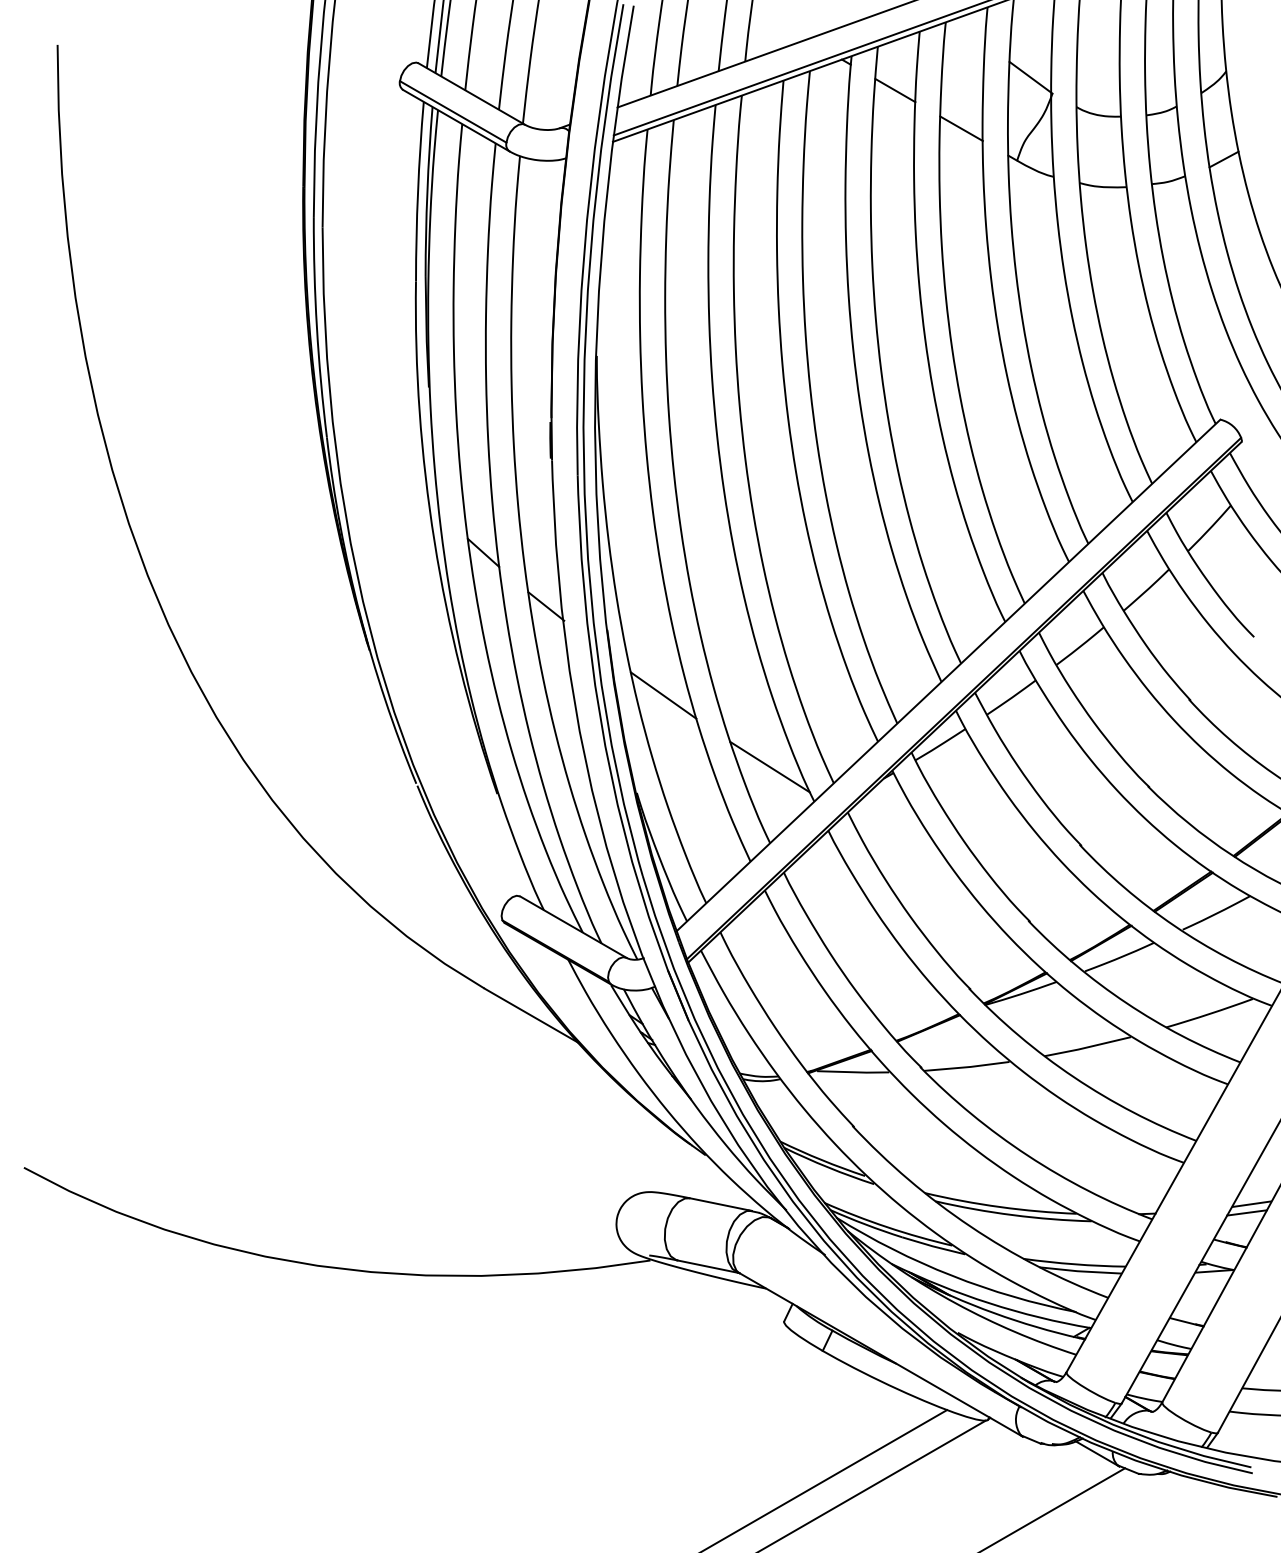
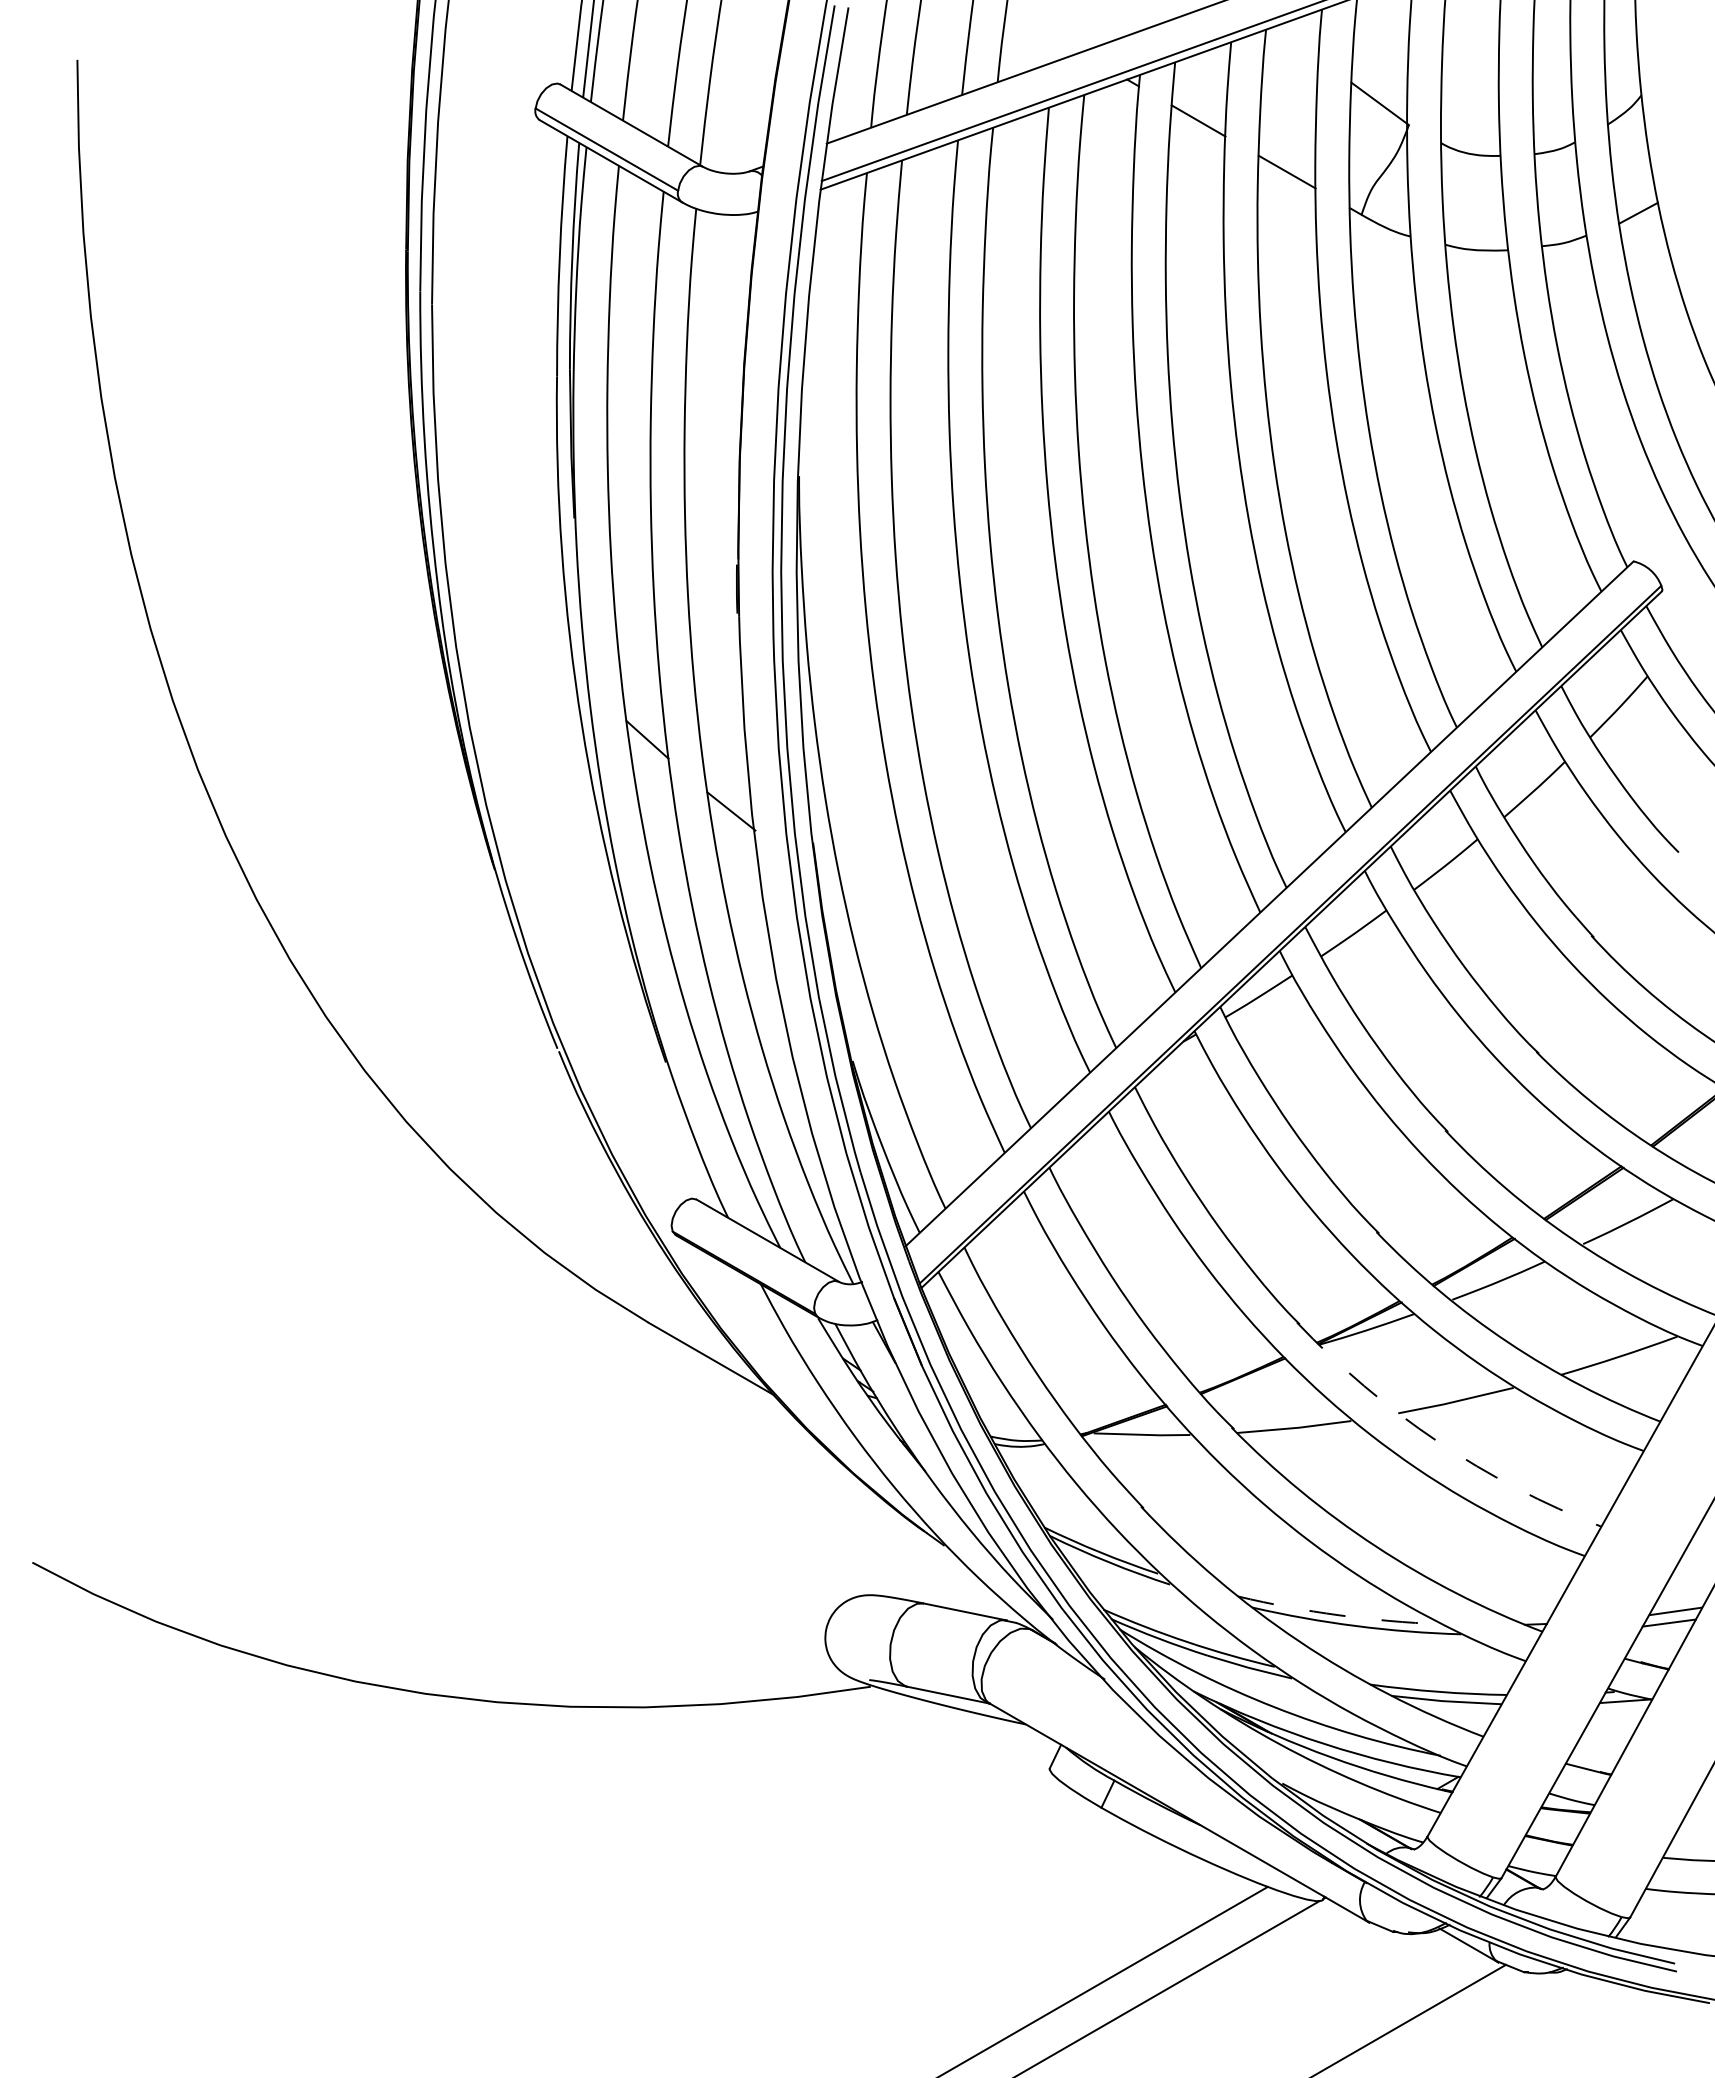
line: (663, 695) -> (888, 930), removed
line: (769, 767) -> (1030, 1026), removed
arc: (1073, 1077) -> (1437, 1441), solid -> dashed
arc: (1000, 1207) -> (1339, 1615), solid -> dashed

